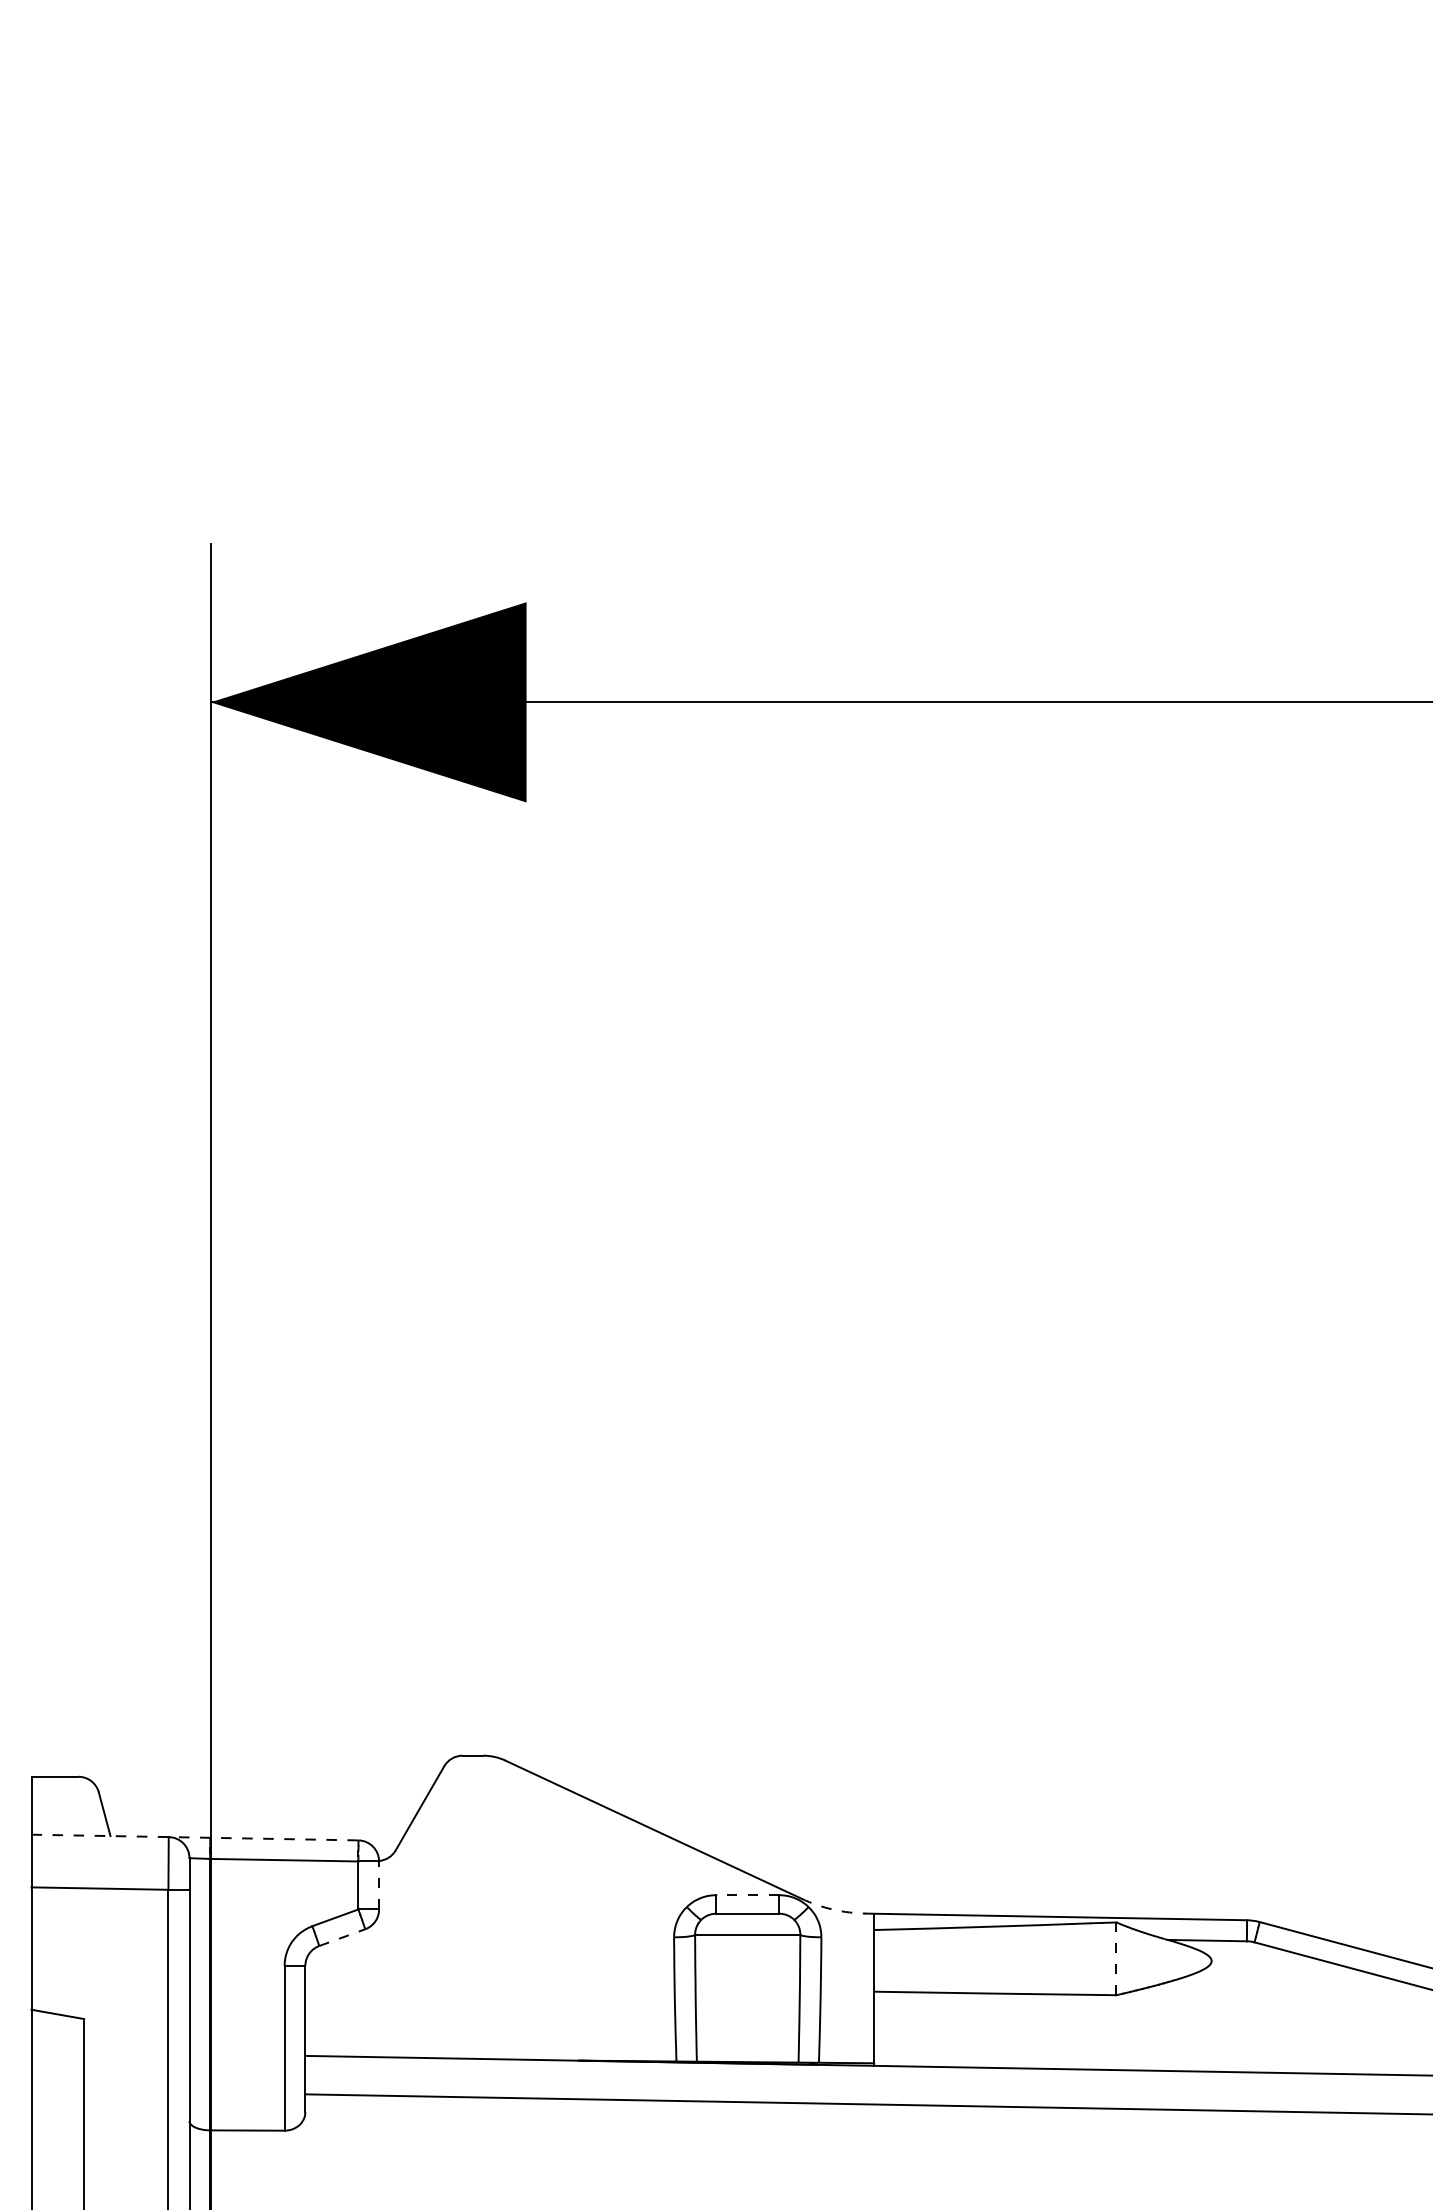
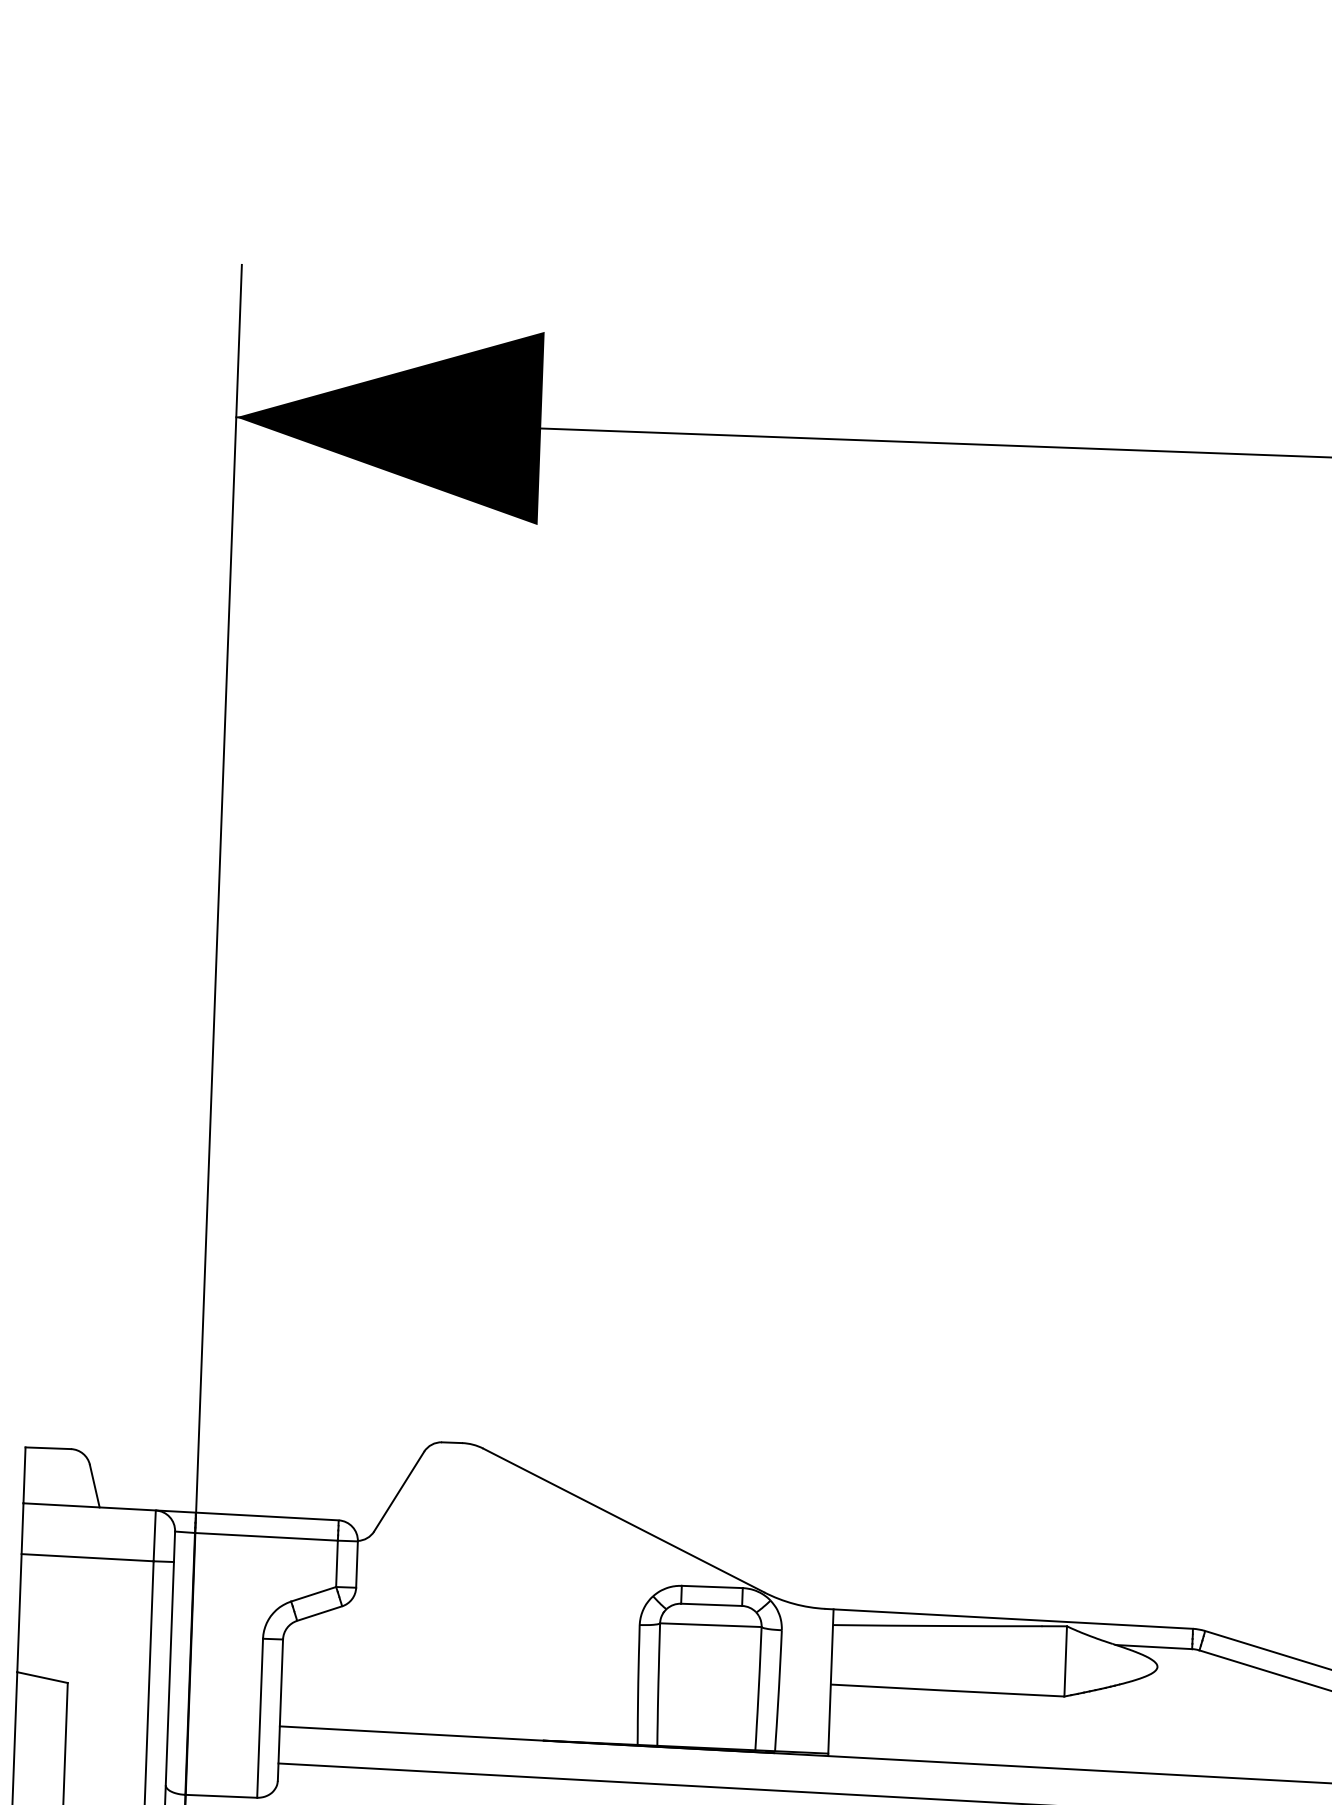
line: (195, 1837) -> (181, 1511), dashed -> solid
line: (379, 1884) -> (357, 1563), dashed -> solid
line: (747, 1895) -> (712, 1587), dashed -> solid
arc: (832, 1909) -> (793, 1603), dashed -> solid
line: (342, 1937) -> (319, 1613), dashed -> solid
line: (1116, 1958) -> (1065, 1661), dashed -> solid

